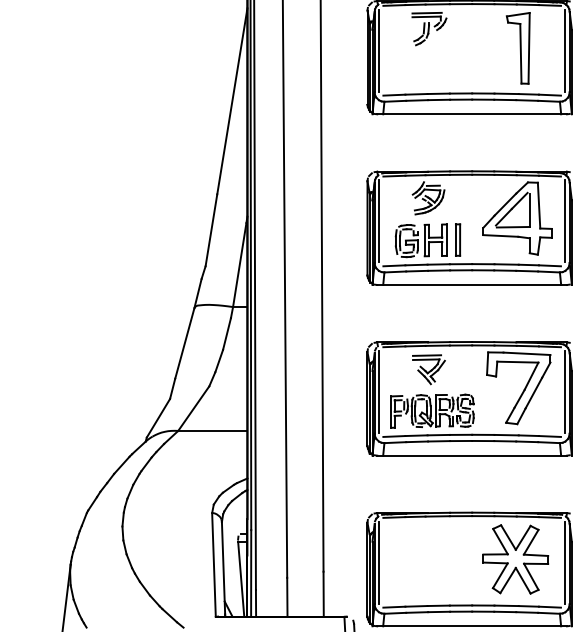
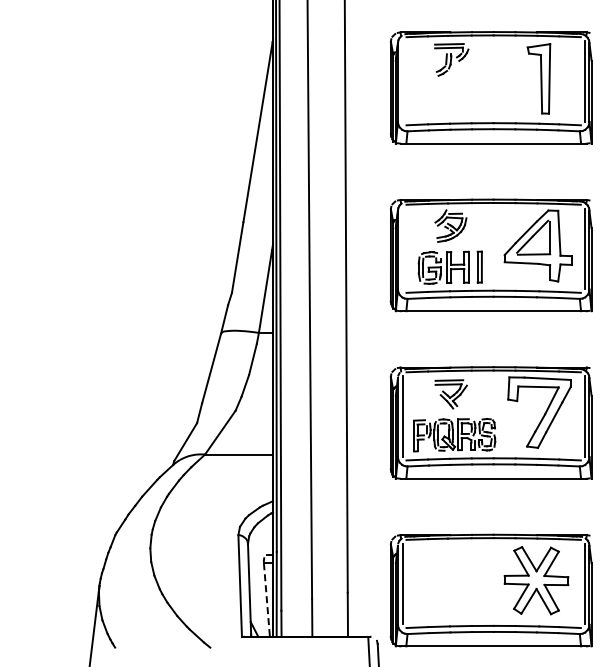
line: (379, 51) -> (402, 81), removed
line: (379, 221) -> (402, 248), removed
line: (240, 578) -> (266, 599), solid -> dashed

